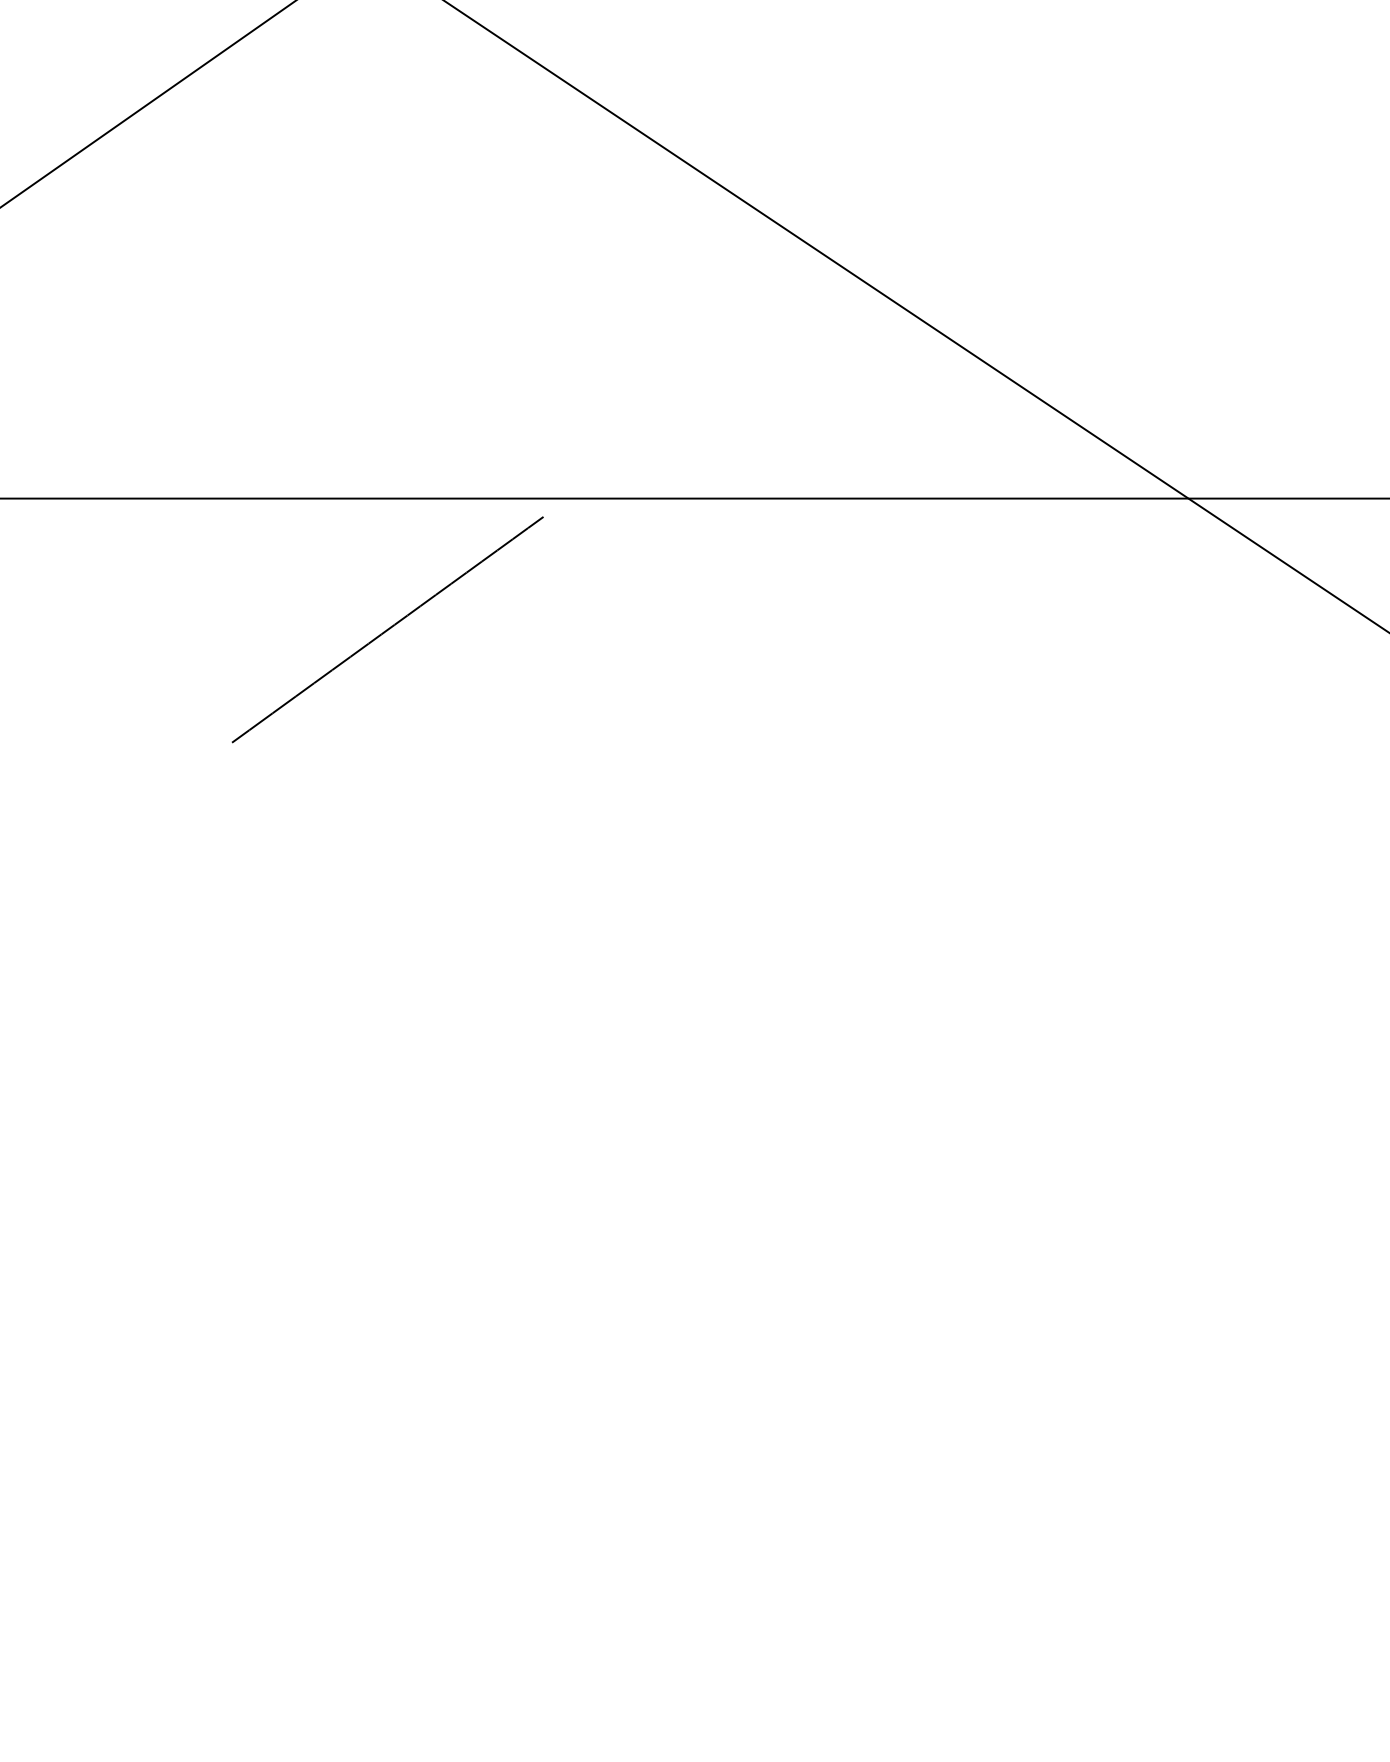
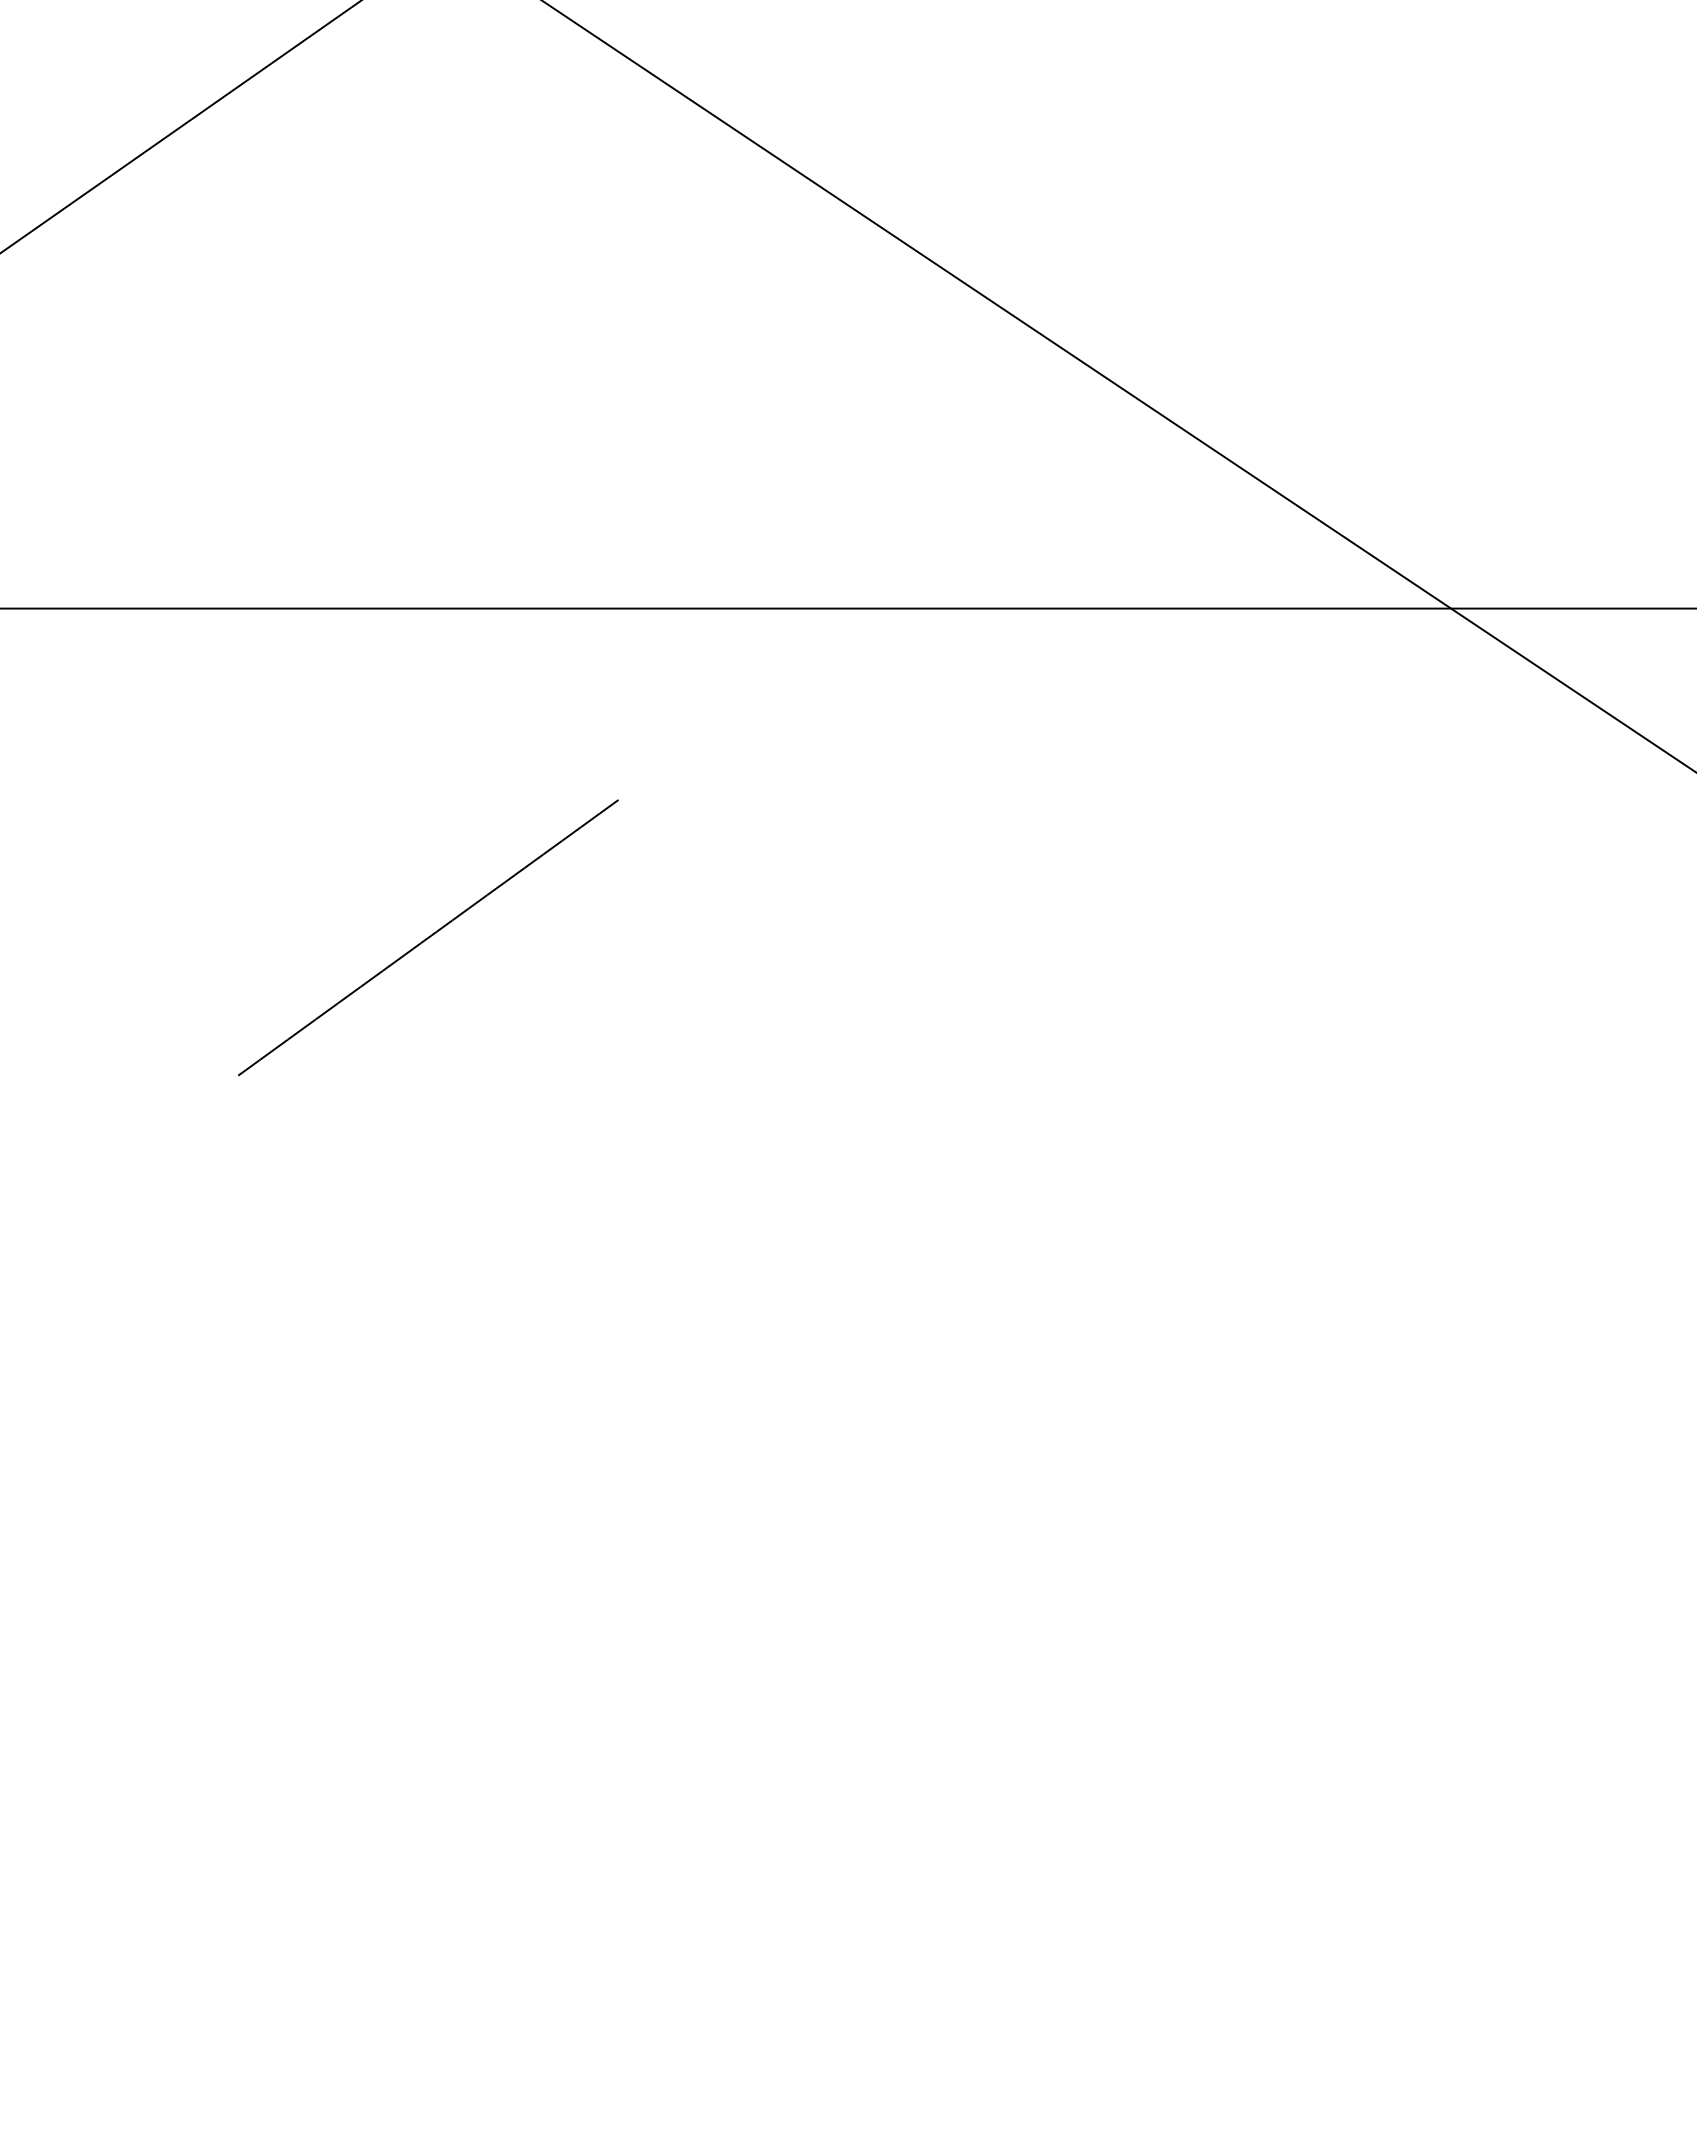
line: (387, 629) -> (428, 937), moved

